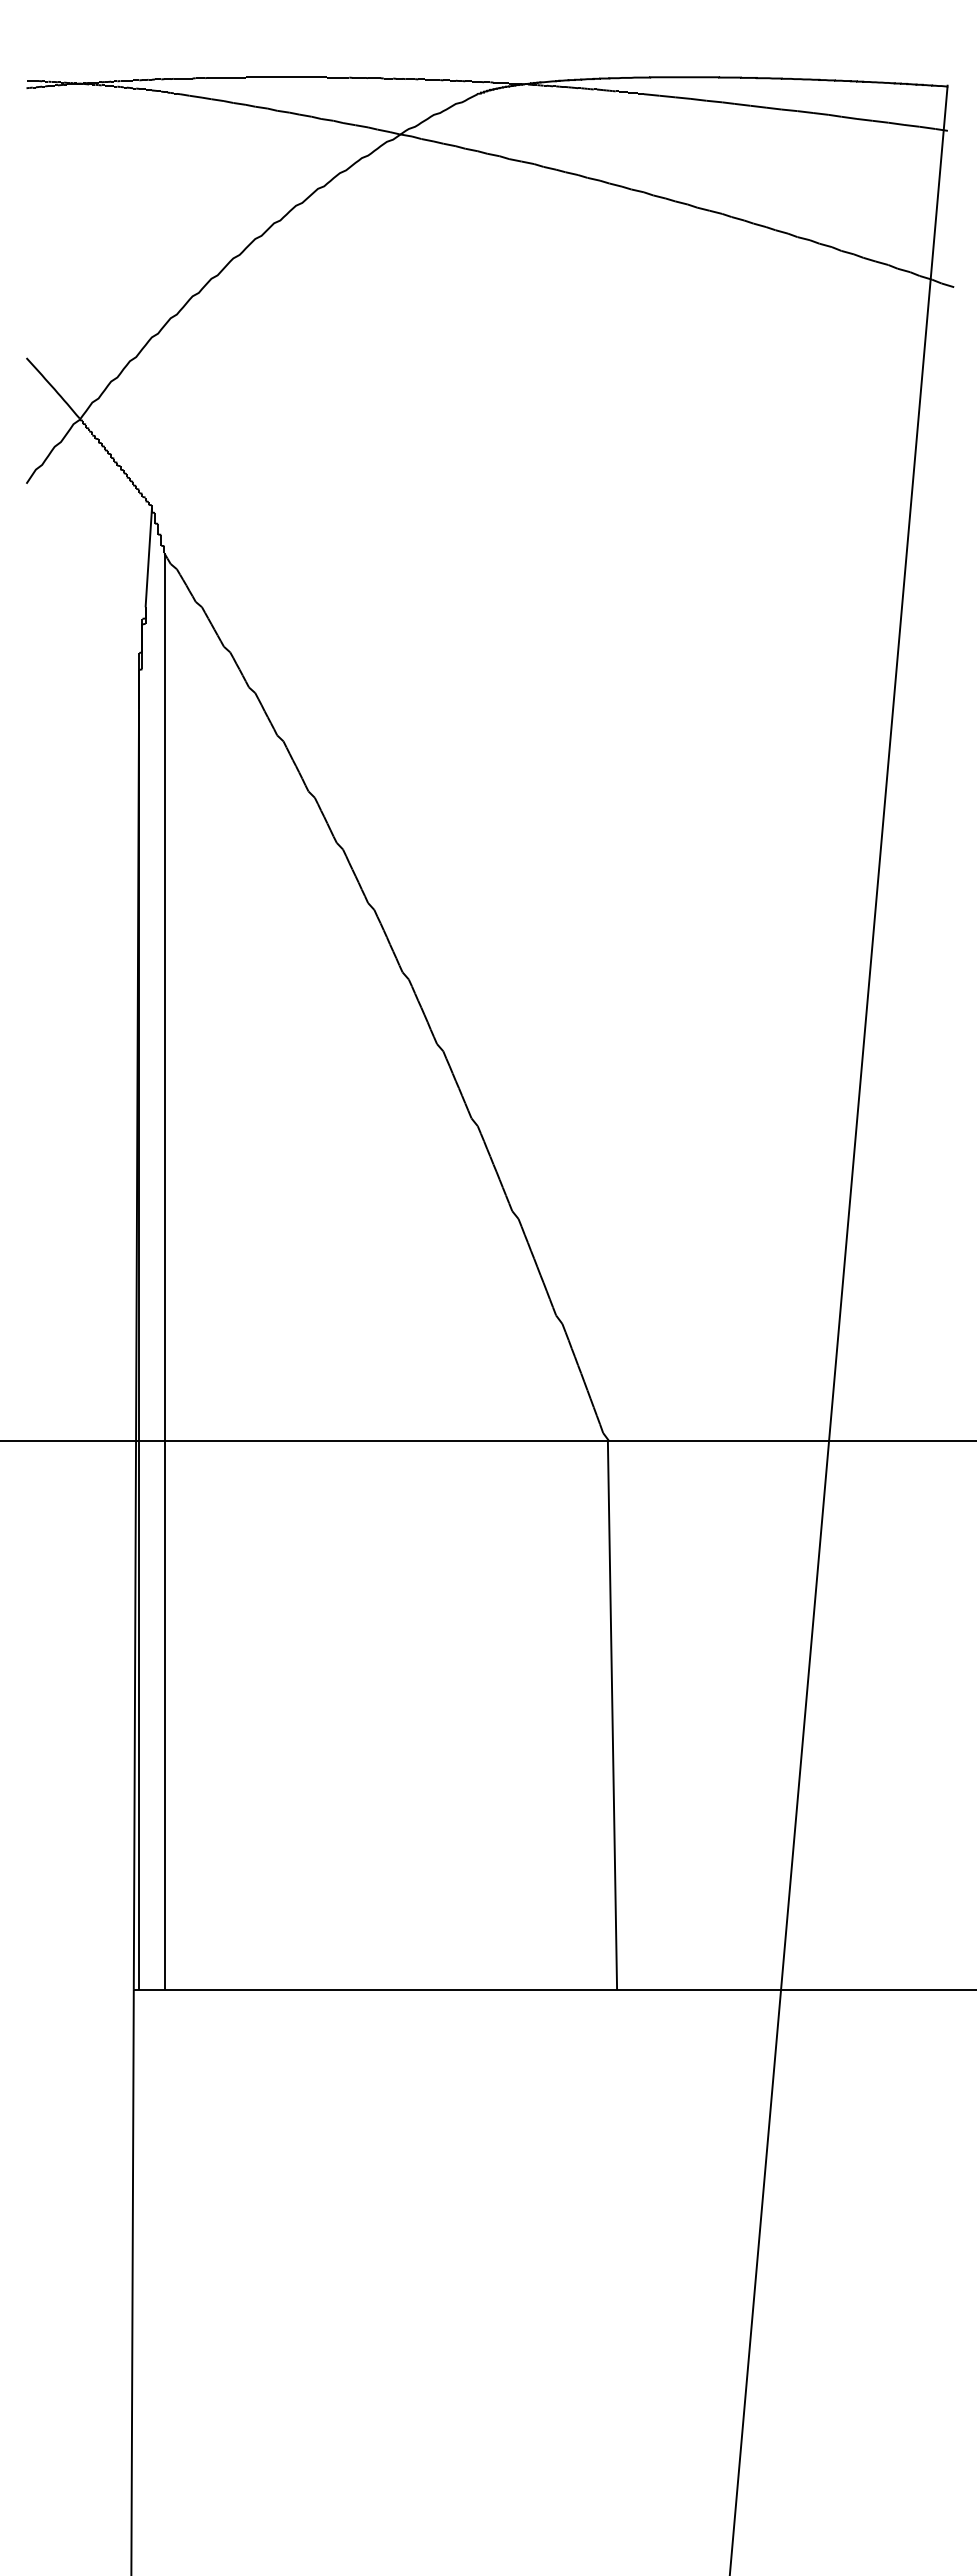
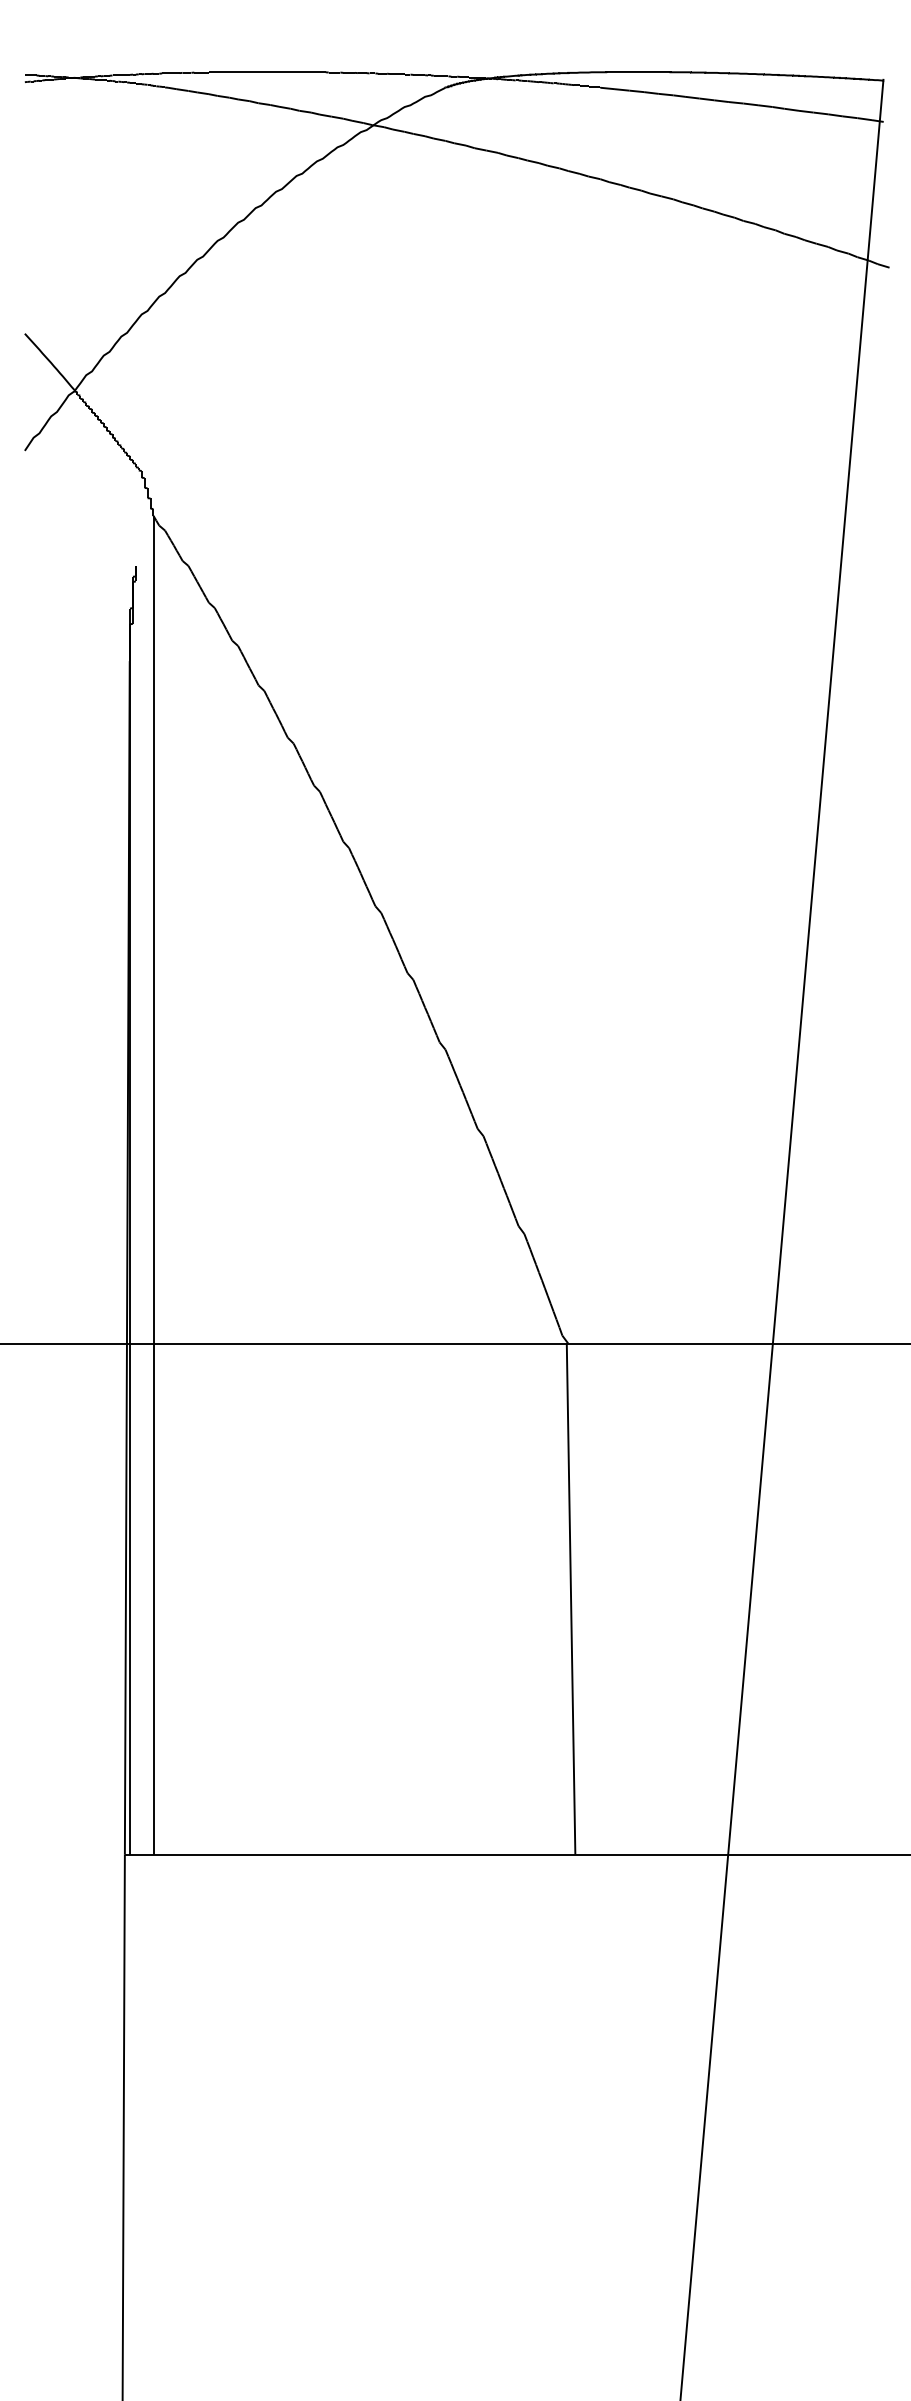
line: (148, 557) -> (138, 519), removed

